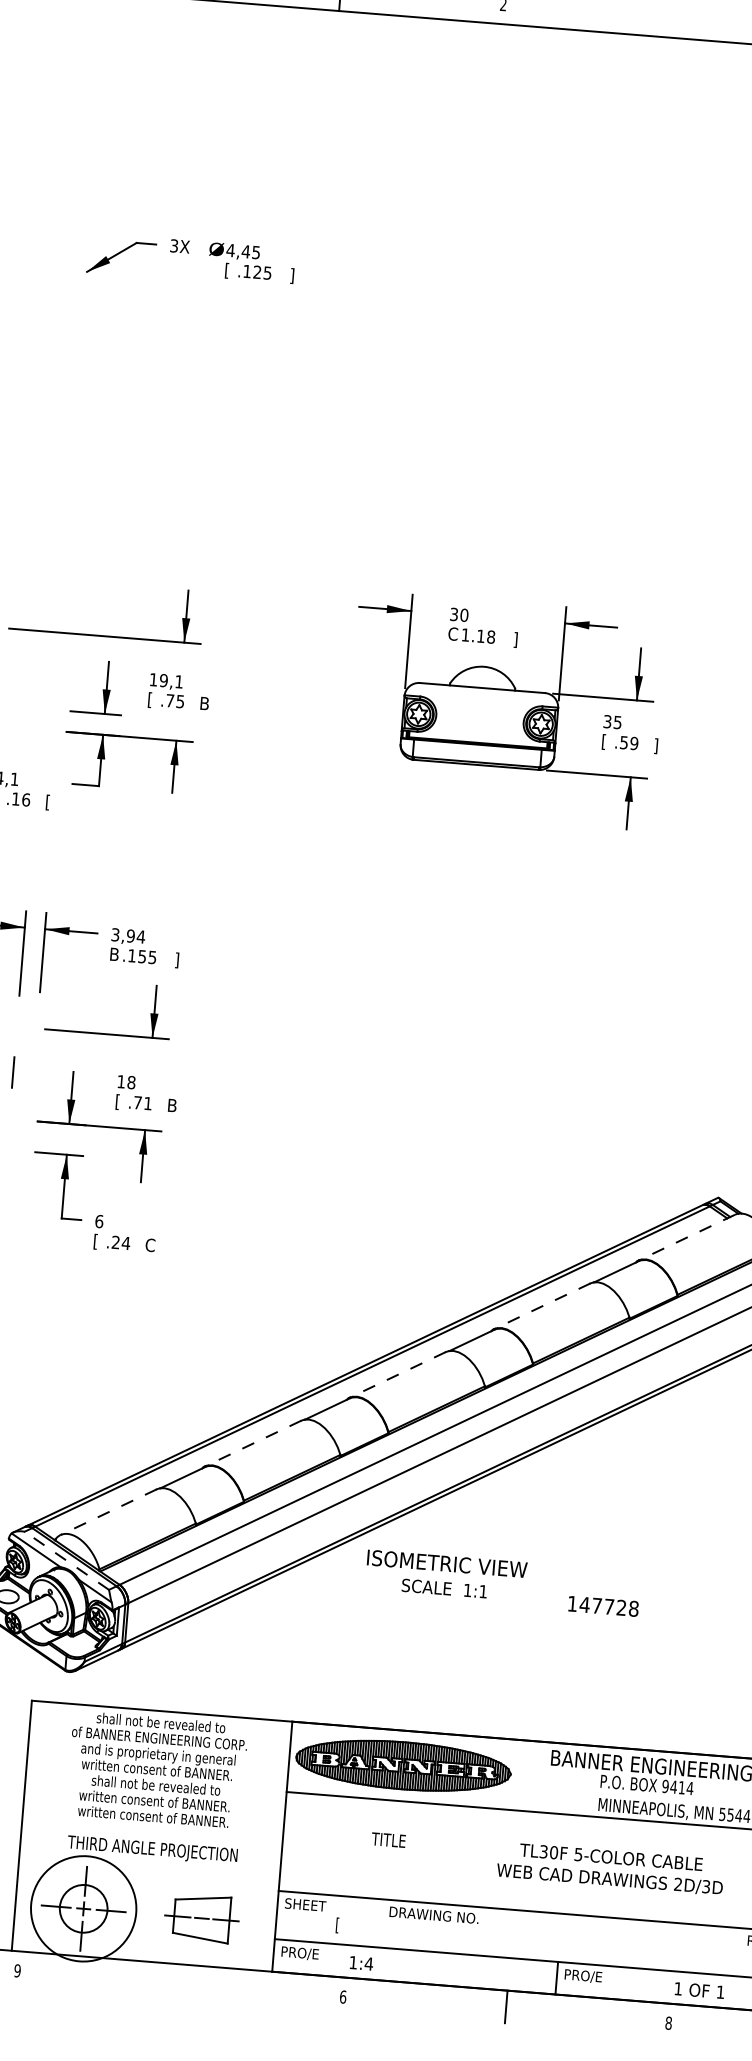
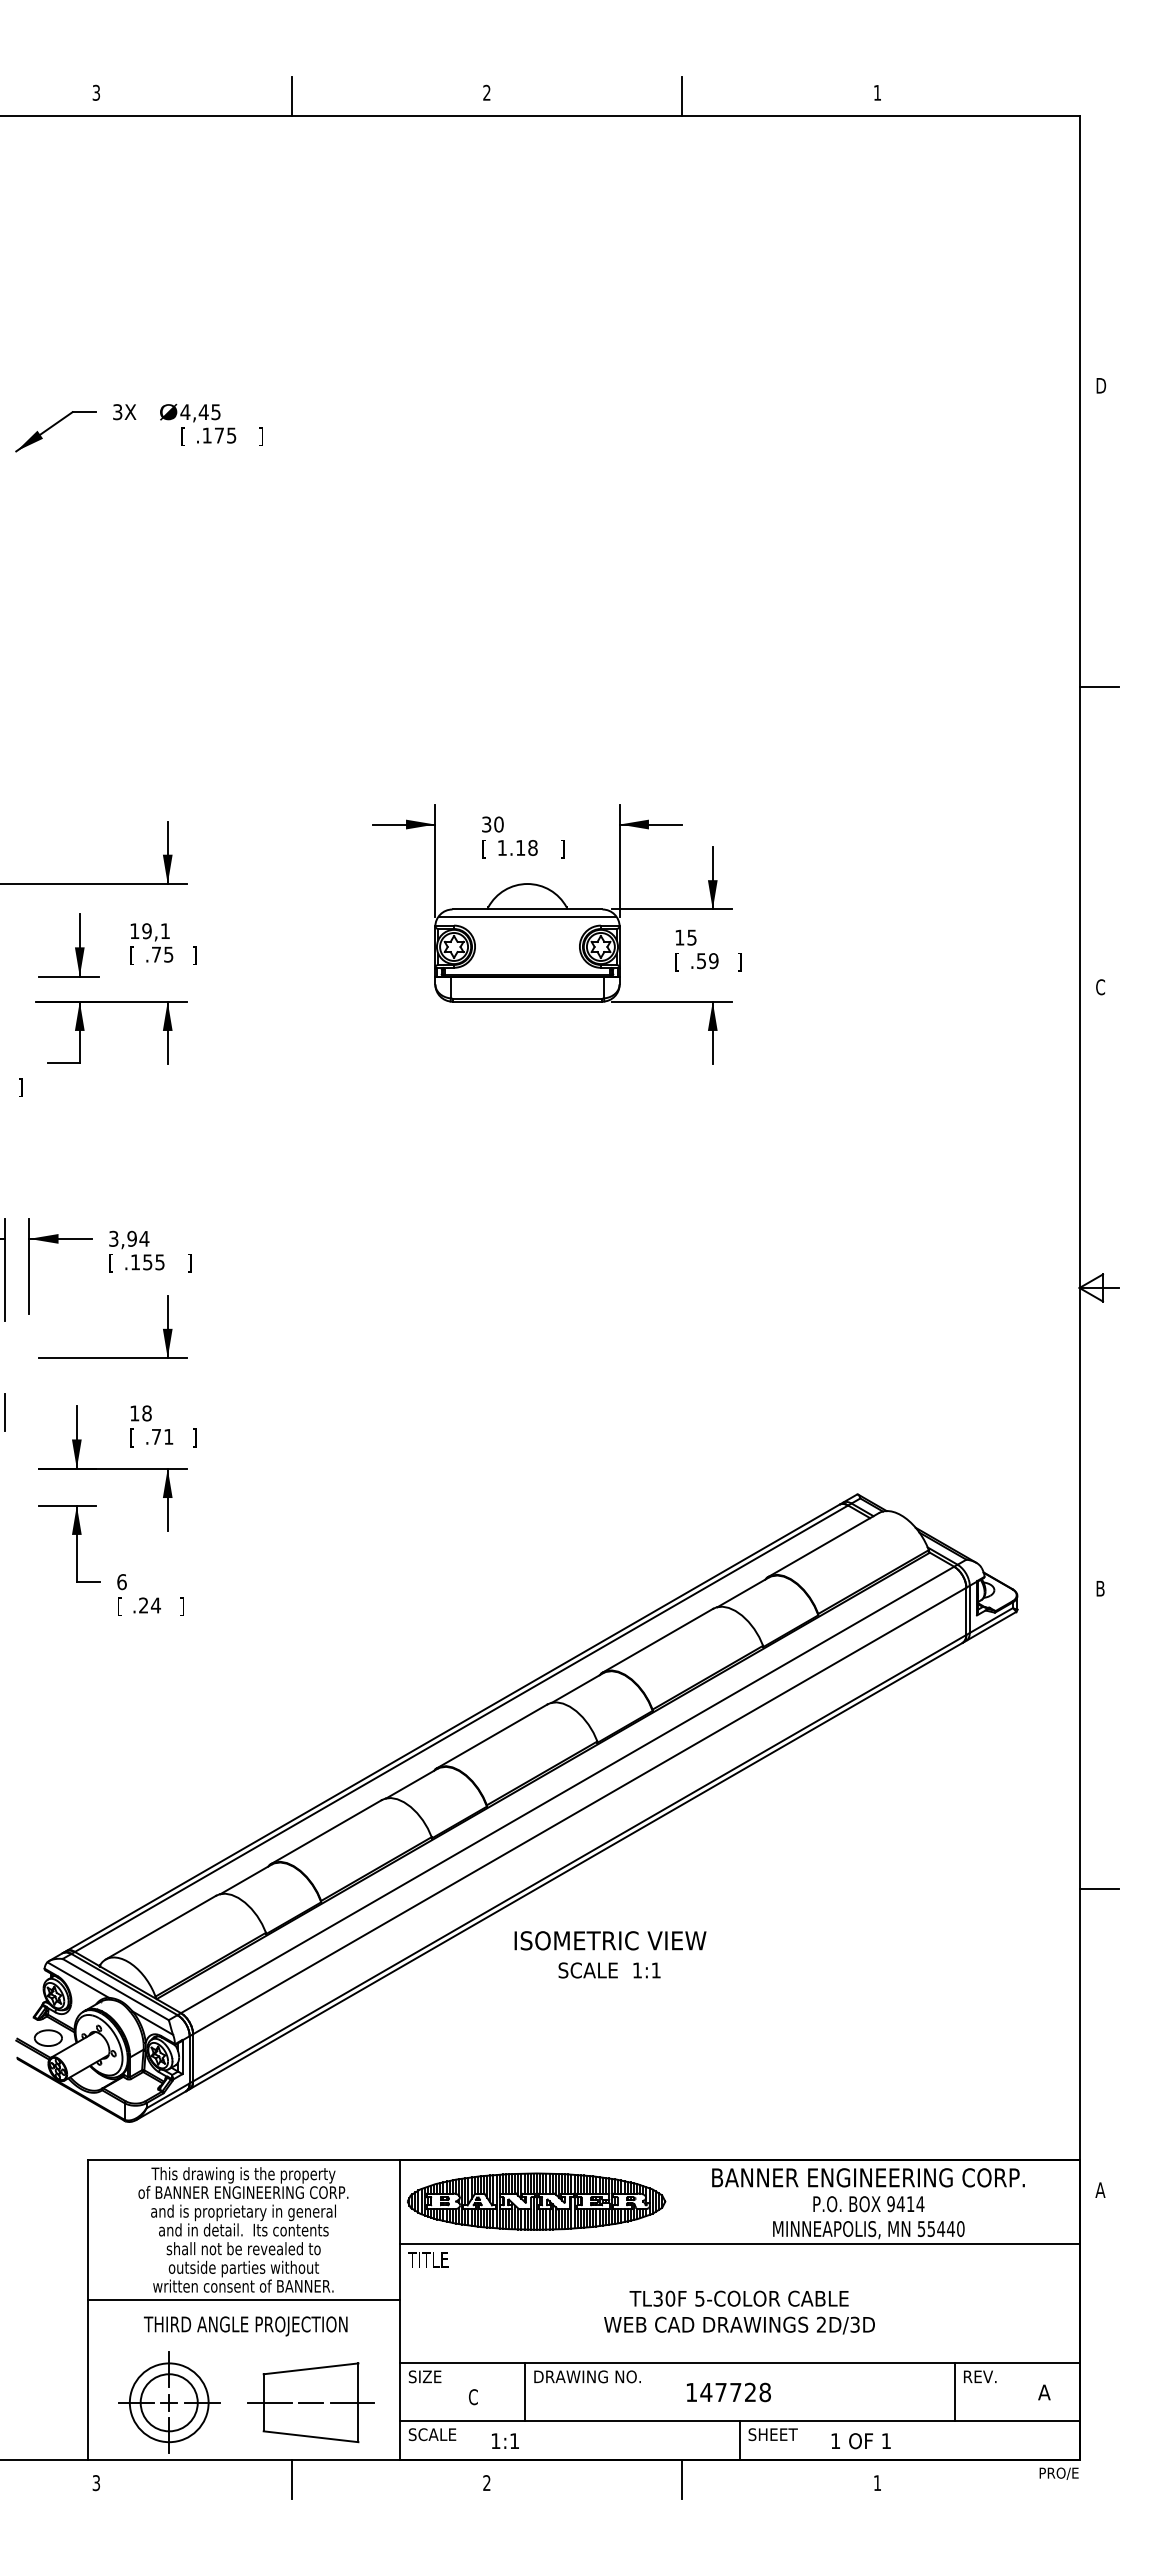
line: (666, 20) -> (682, 96), added
text: (256, 272) -> (218, 435), .125 -> .175
text: (452, 635) -> (486, 849), C -> [
line: (482, 693) -> (527, 916), added
text: (204, 704) -> (197, 955), B -> ]
text: (607, 721) -> (679, 937), 35 -> 15
text: (47, 802) -> (20, 1087), [ -> ]
text: (114, 955) -> (114, 1263), B -> [
text: (171, 1106) -> (197, 1437), B -> ]
line: (686, 1237) -> (823, 1544), dashed -> solid
text: (149, 1246) -> (184, 1606), C -> ]
line: (542, 1306) -> (658, 1640), dashed -> solid
line: (397, 1375) -> (492, 1736), dashed -> solid
line: (253, 1443) -> (326, 1831), dashed -> solid
line: (108, 1512) -> (160, 1927), dashed -> solid
line: (66, 1560) -> (115, 1989), dashed -> solid
text: (446, 1575) -> (610, 1954), moved
text: (603, 1606) -> (728, 2392), moved
text: (160, 1724) -> (243, 2175), shall not be revealed to -> This drawing is the property
text: (157, 1769) -> (243, 2229), written consent of BANNER. -> and in detail.  Its contents
text: (646, 1785) -> (868, 2204), moved
text: (154, 1801) -> (243, 2268), written consent of BANNER. -> outside parties without
line: (152, 1828) -> (243, 2300), added
text: (388, 1840) -> (428, 2259), moved
text: (610, 1868) -> (739, 2312), moved
text: (310, 1905) -> (439, 2376), SHEET -> SIZE
circle: (83, 1908) -> (168, 2402), size x0.62
part: (201, 1918) -> (310, 2402), size x1.43
line: (380, 1923) -> (524, 2391), added
text: (337, 1925) -> (473, 2398), [ -> C
line: (739, 1952) -> (954, 2391), added
text: (300, 1953) -> (432, 2435), PRO/E -> SCALE
text: (368, 1963) -> (514, 2440), 1:4 -> 1:1
text: (17, 1970) -> (96, 2482), 9 -> 3
text: (584, 1976) -> (772, 2435), PRO/E -> SHEET
line: (180, 1980) -> (291, 2478), added
text: (699, 1990) -> (860, 2441), moved
text: (342, 1997) -> (486, 2483), 6 -> 2
text: (668, 2023) -> (877, 2483), 8 -> 1

